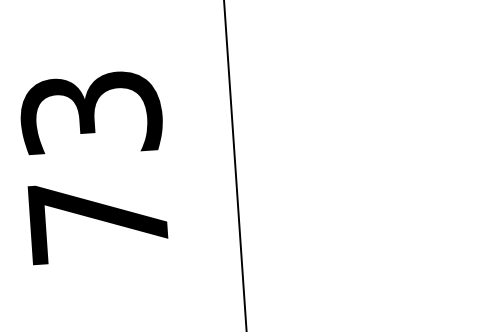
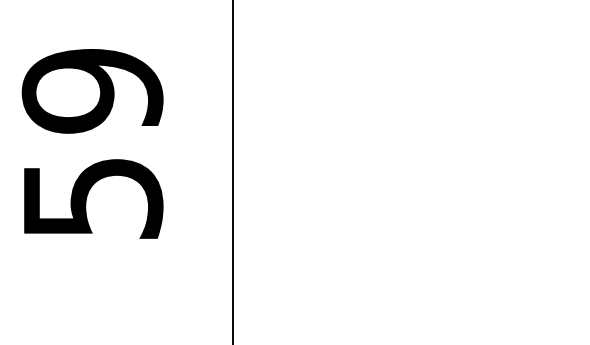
text: (94, 166) -> (92, 143), 73 -> 59

